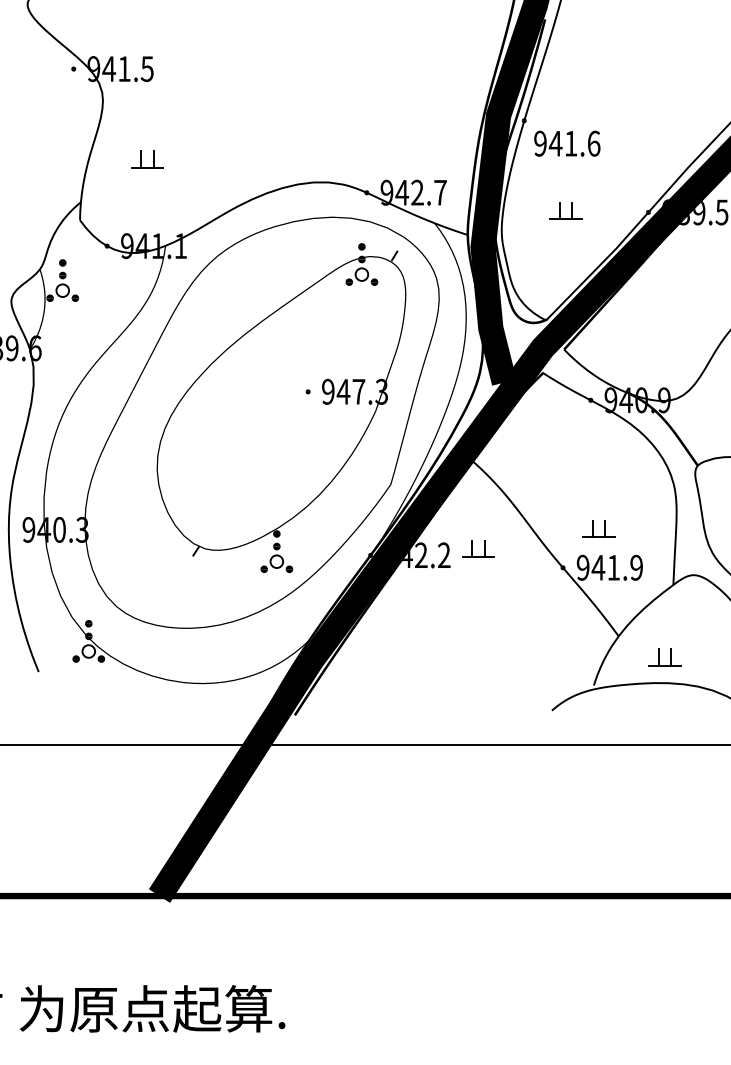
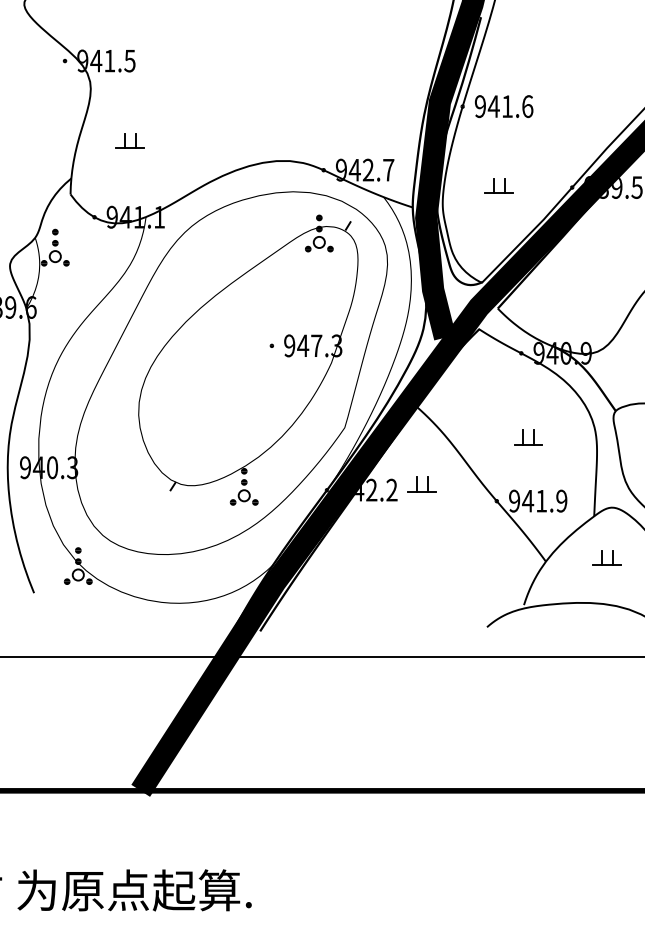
text: (567, 143) -> (504, 106), moved
part: (598, 528) -> (528, 437), moved
part: (664, 657) -> (606, 558), moved

